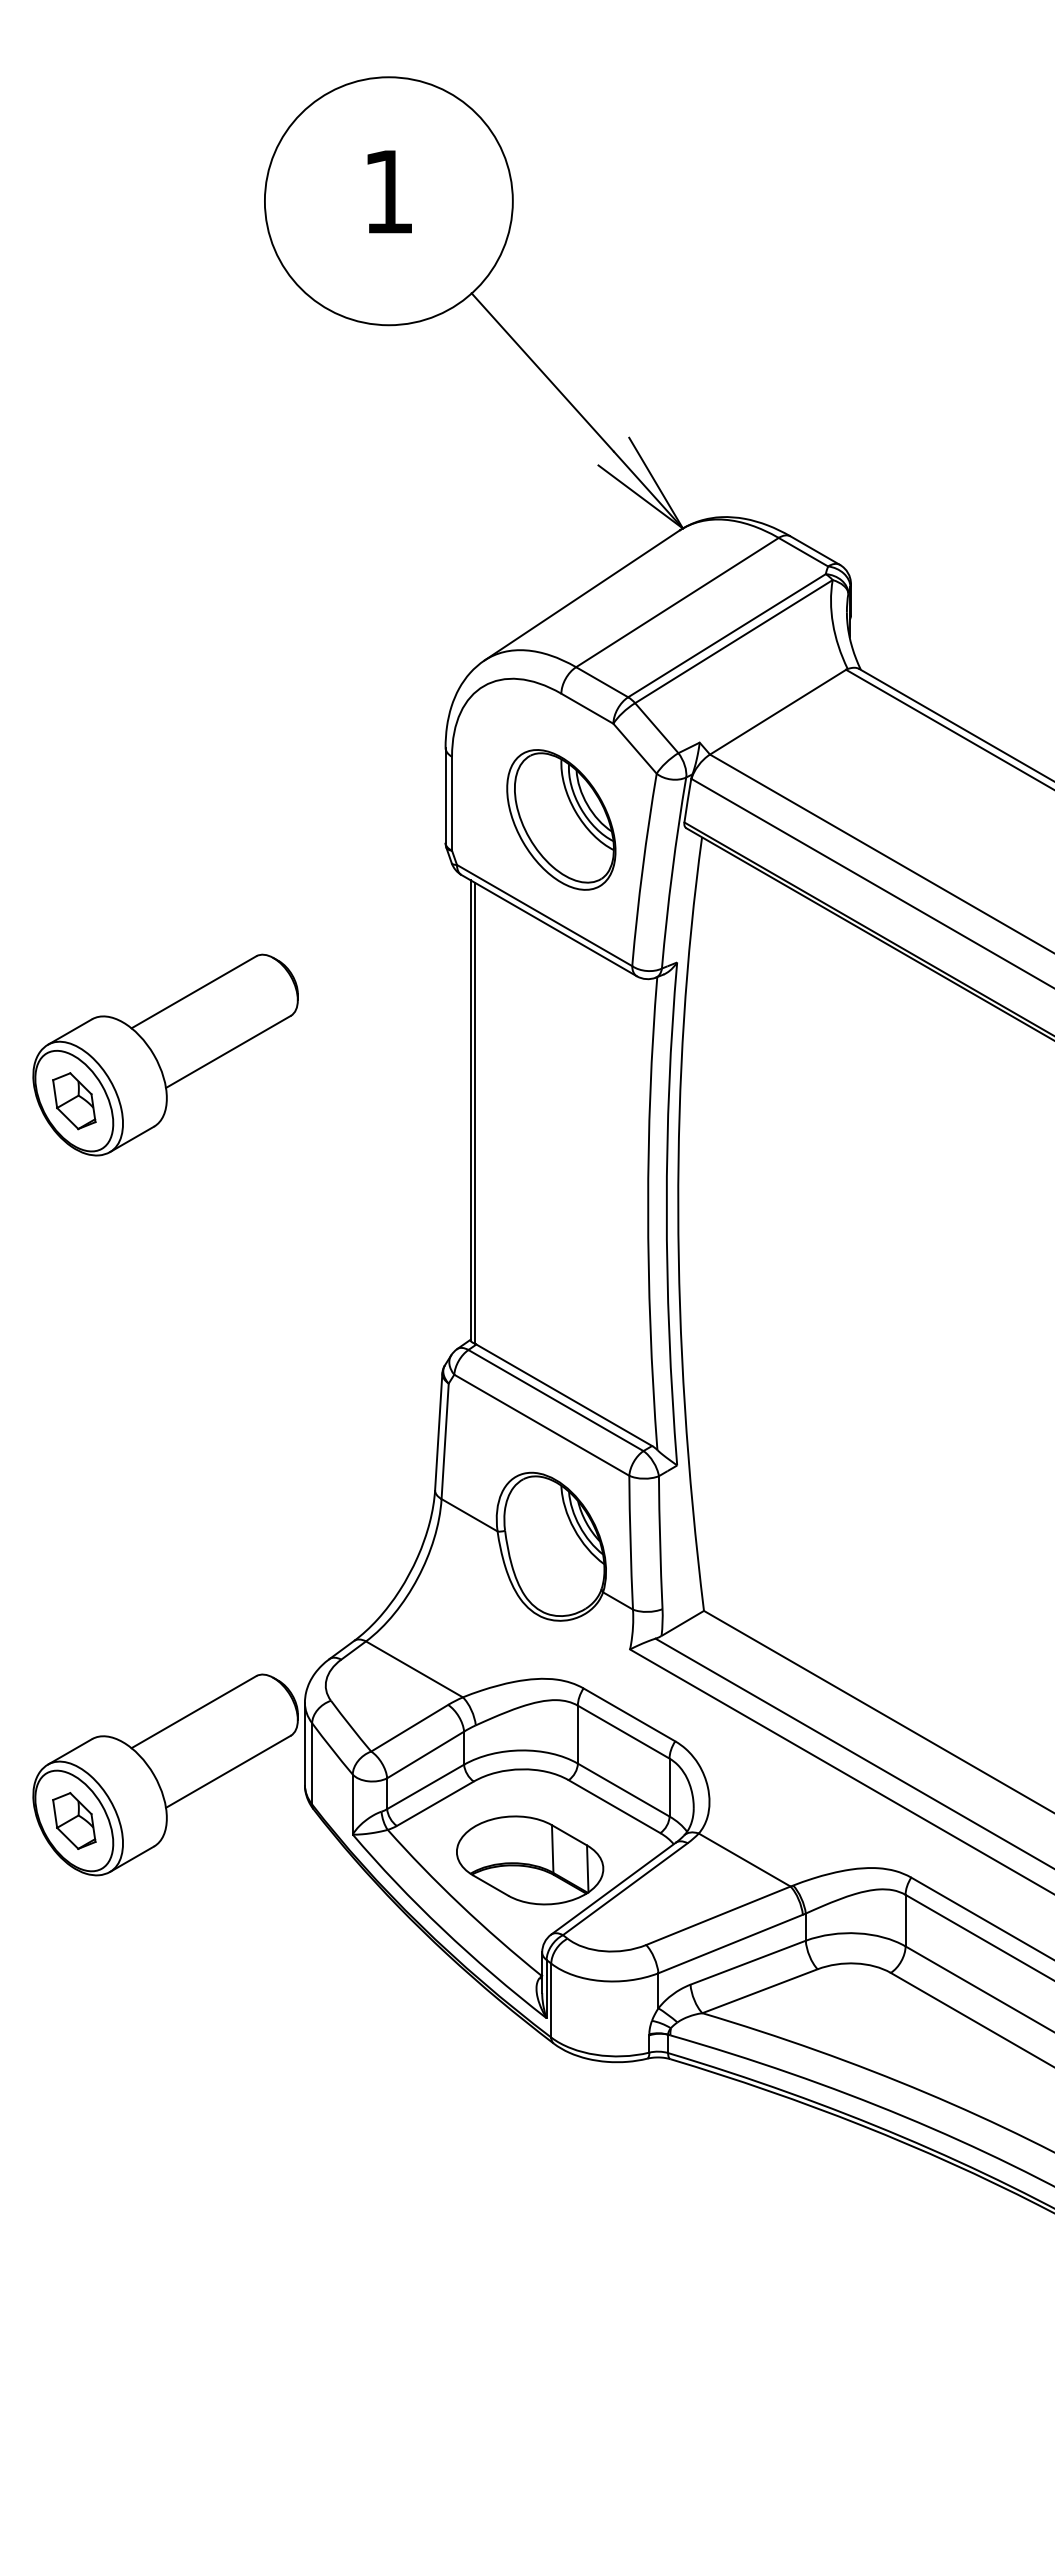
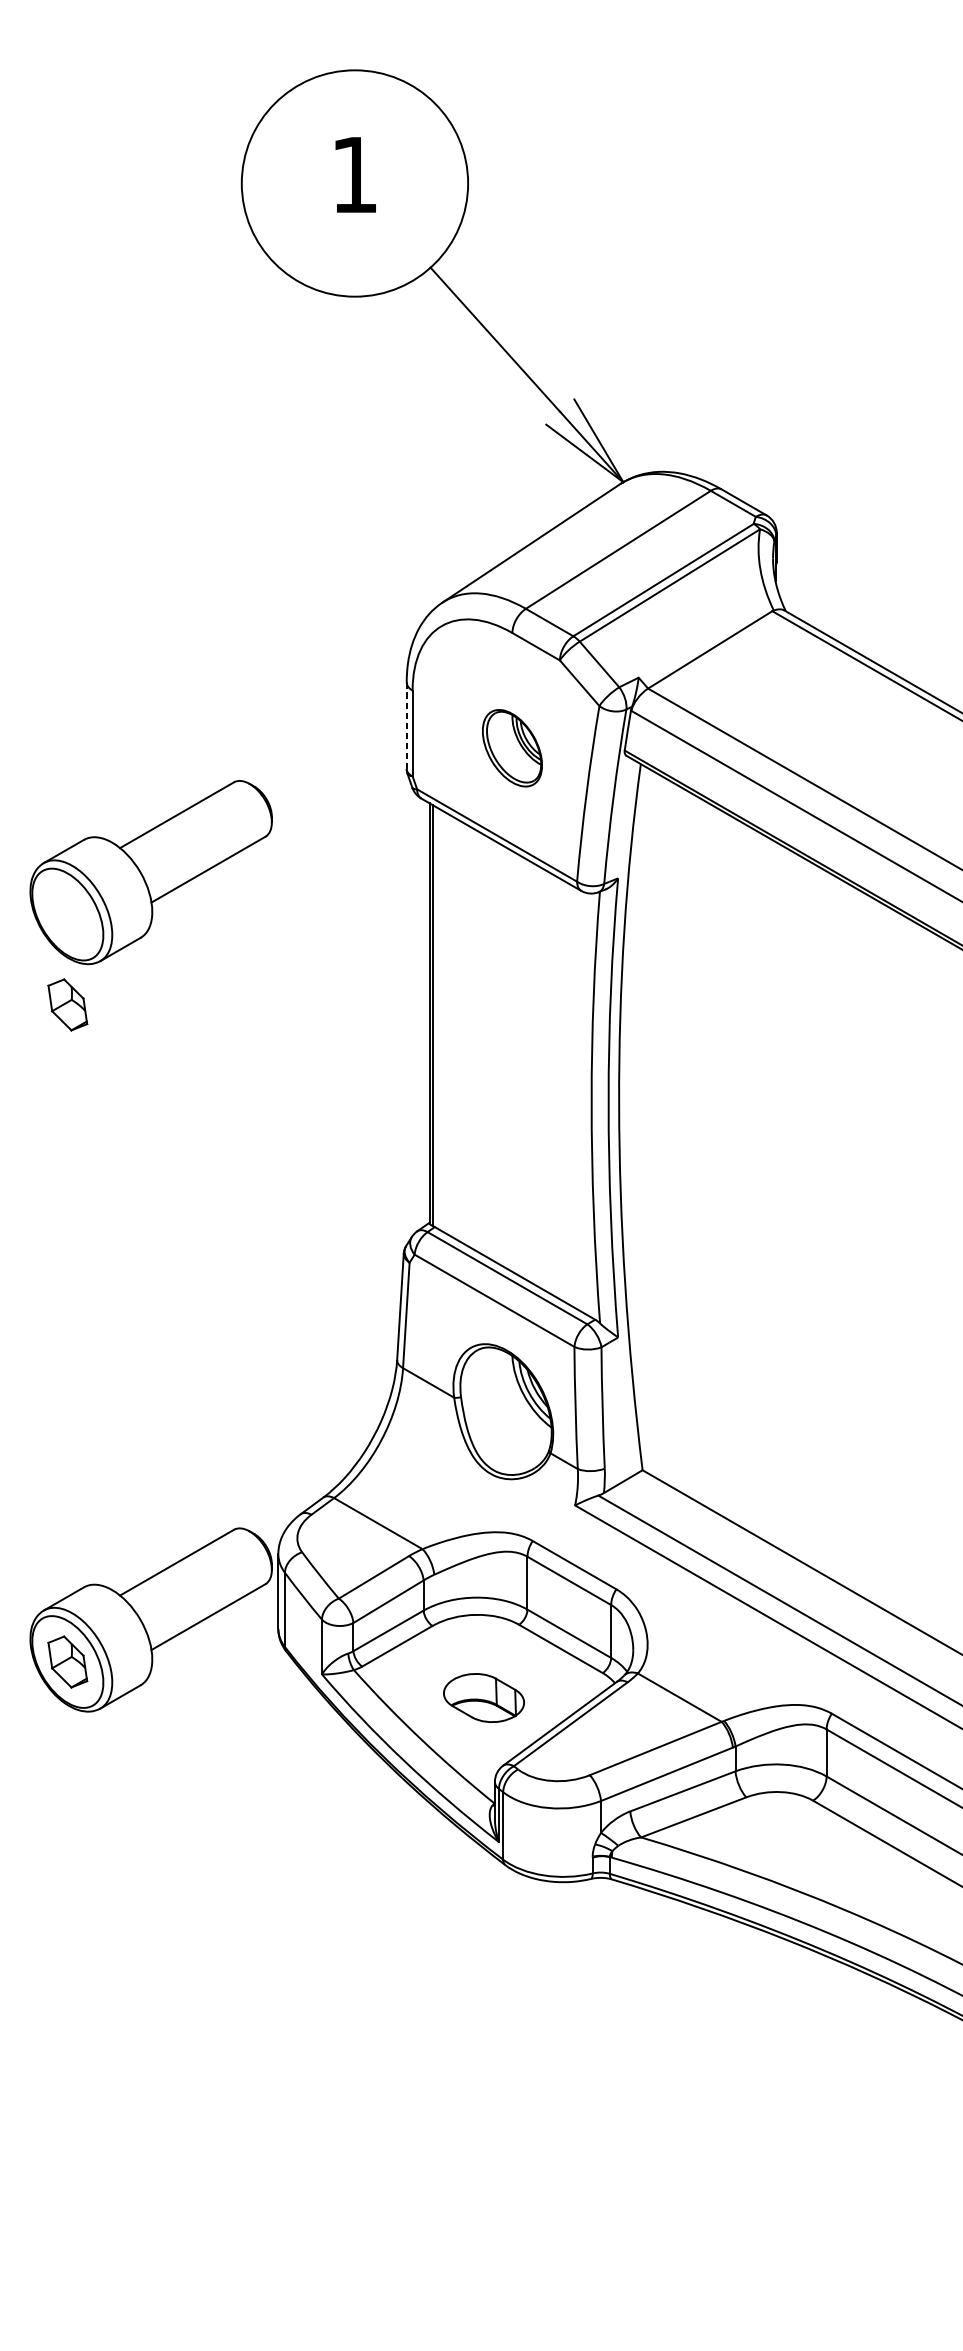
line: (445, 795) -> (406, 725), solid -> dashed
part: (561, 819) -> (512, 747), size x0.6
part: (165, 1054) -> (151, 871), moved
part: (530, 1860) -> (484, 1698), size x0.6

